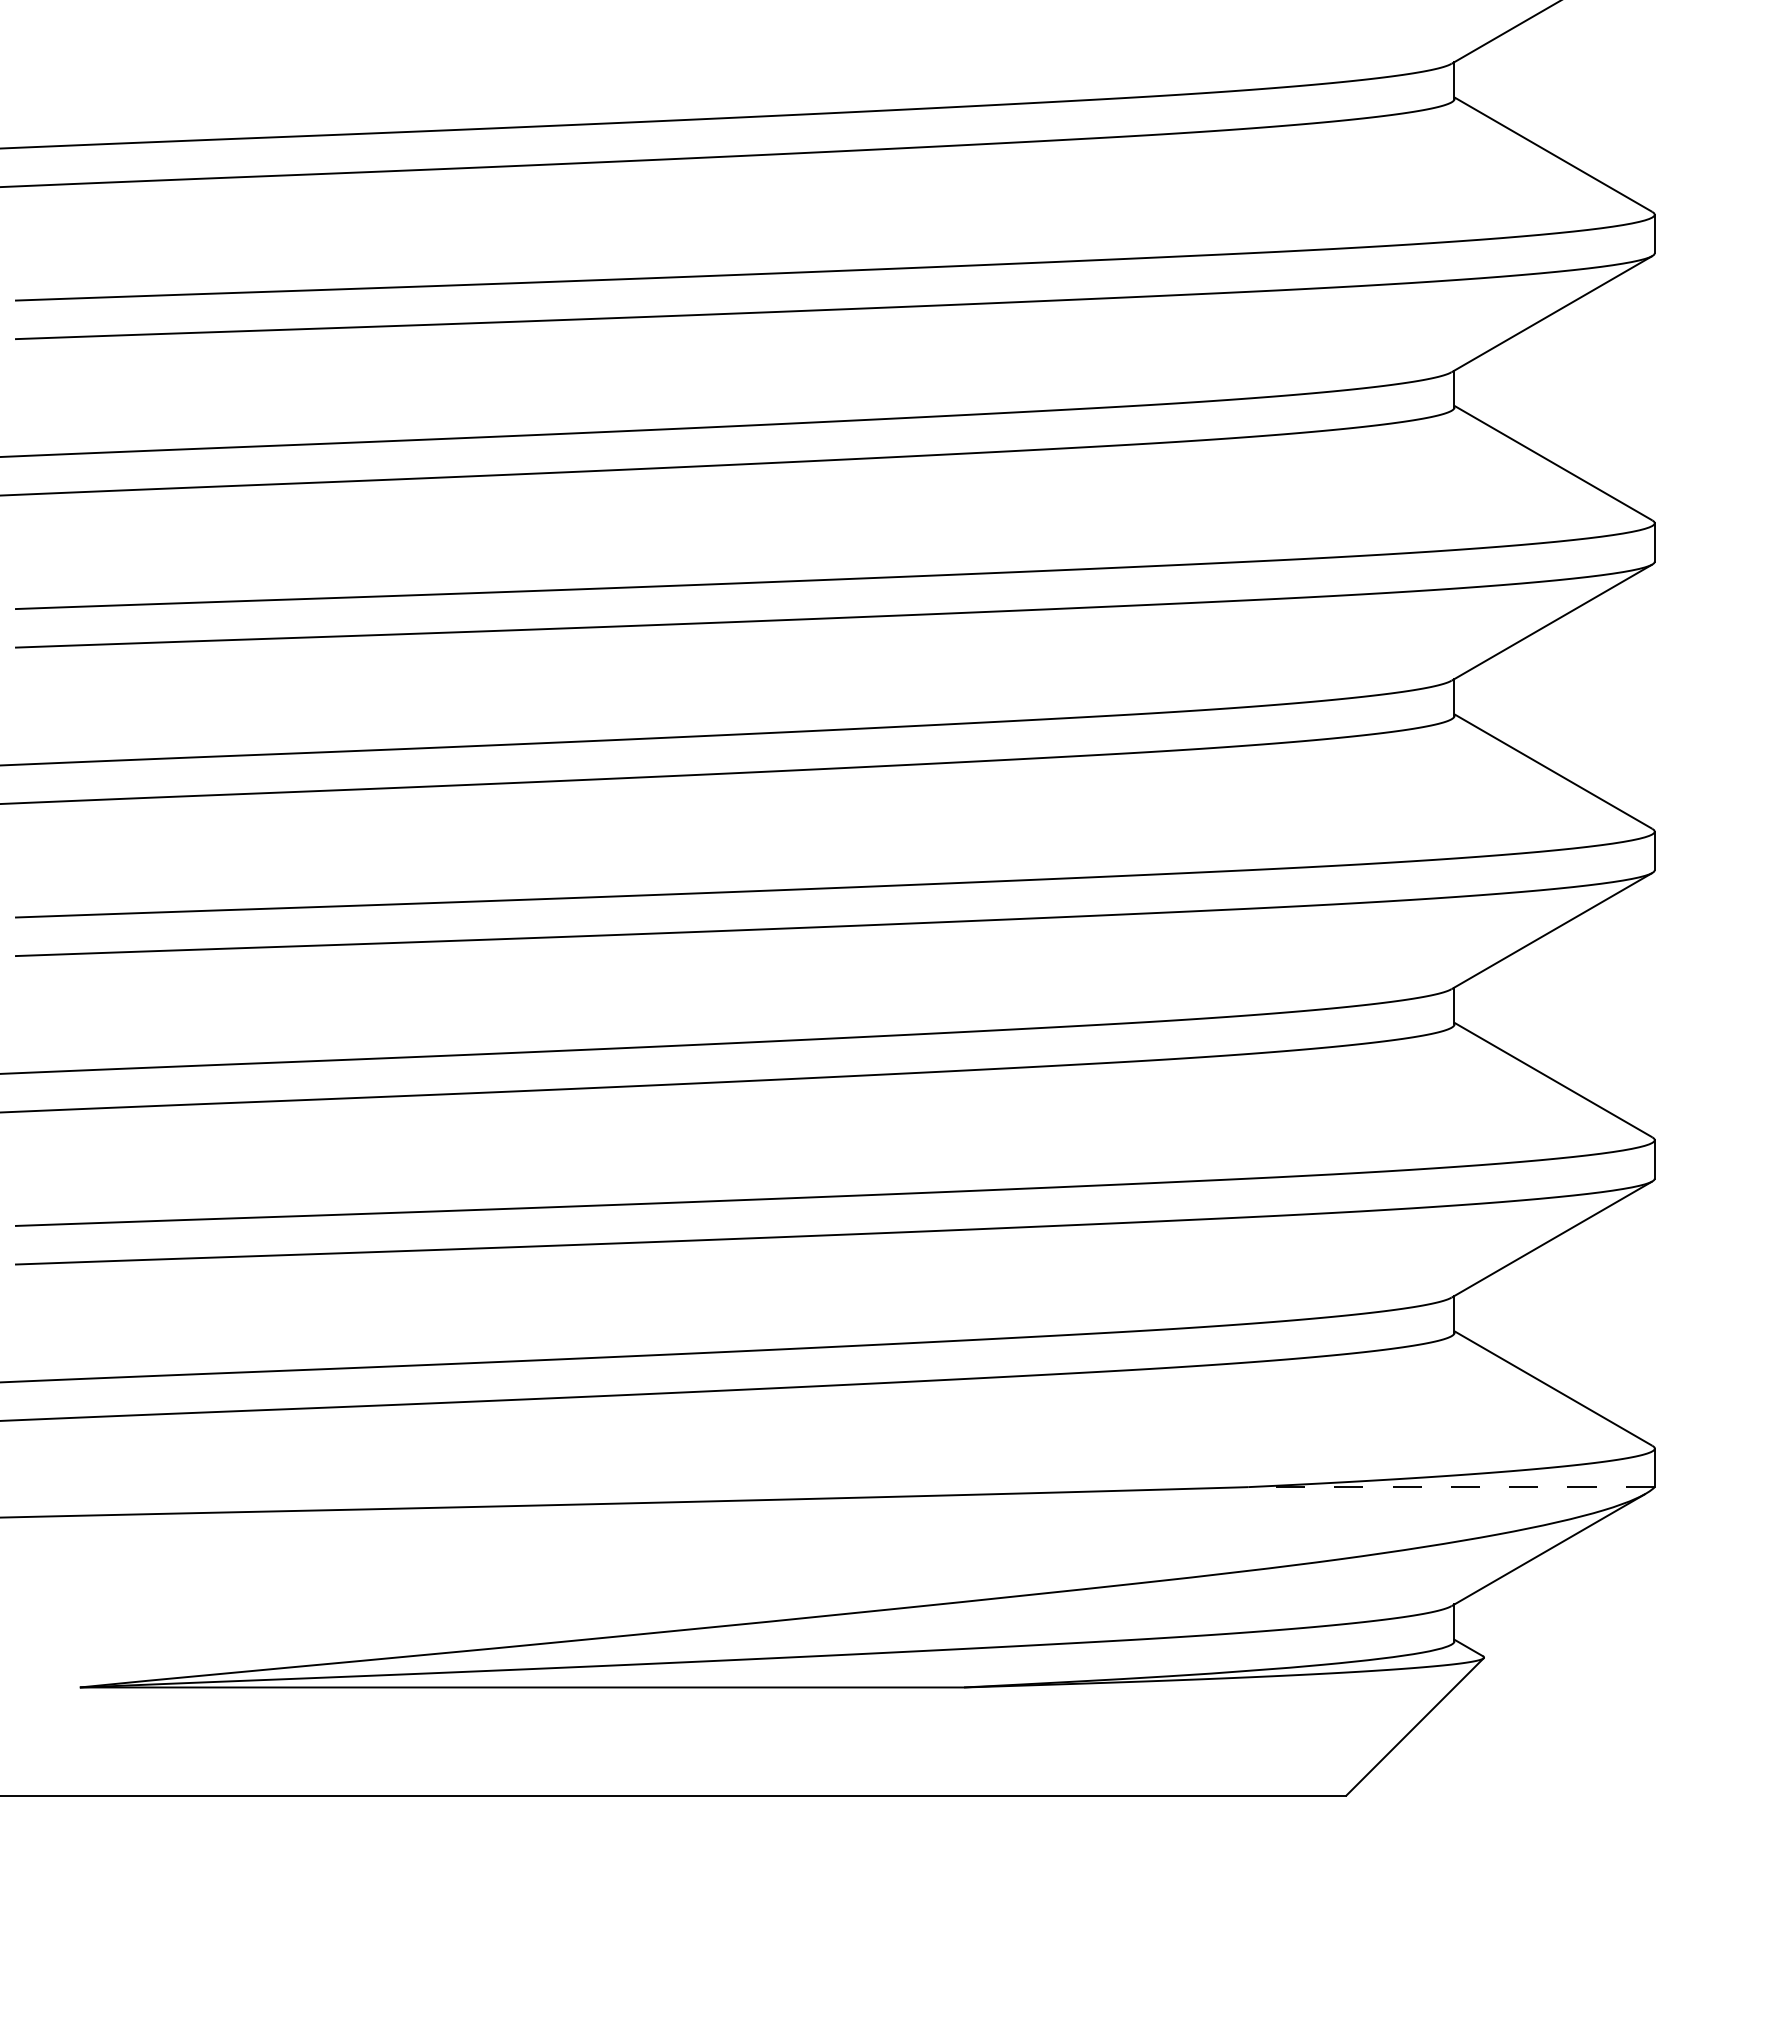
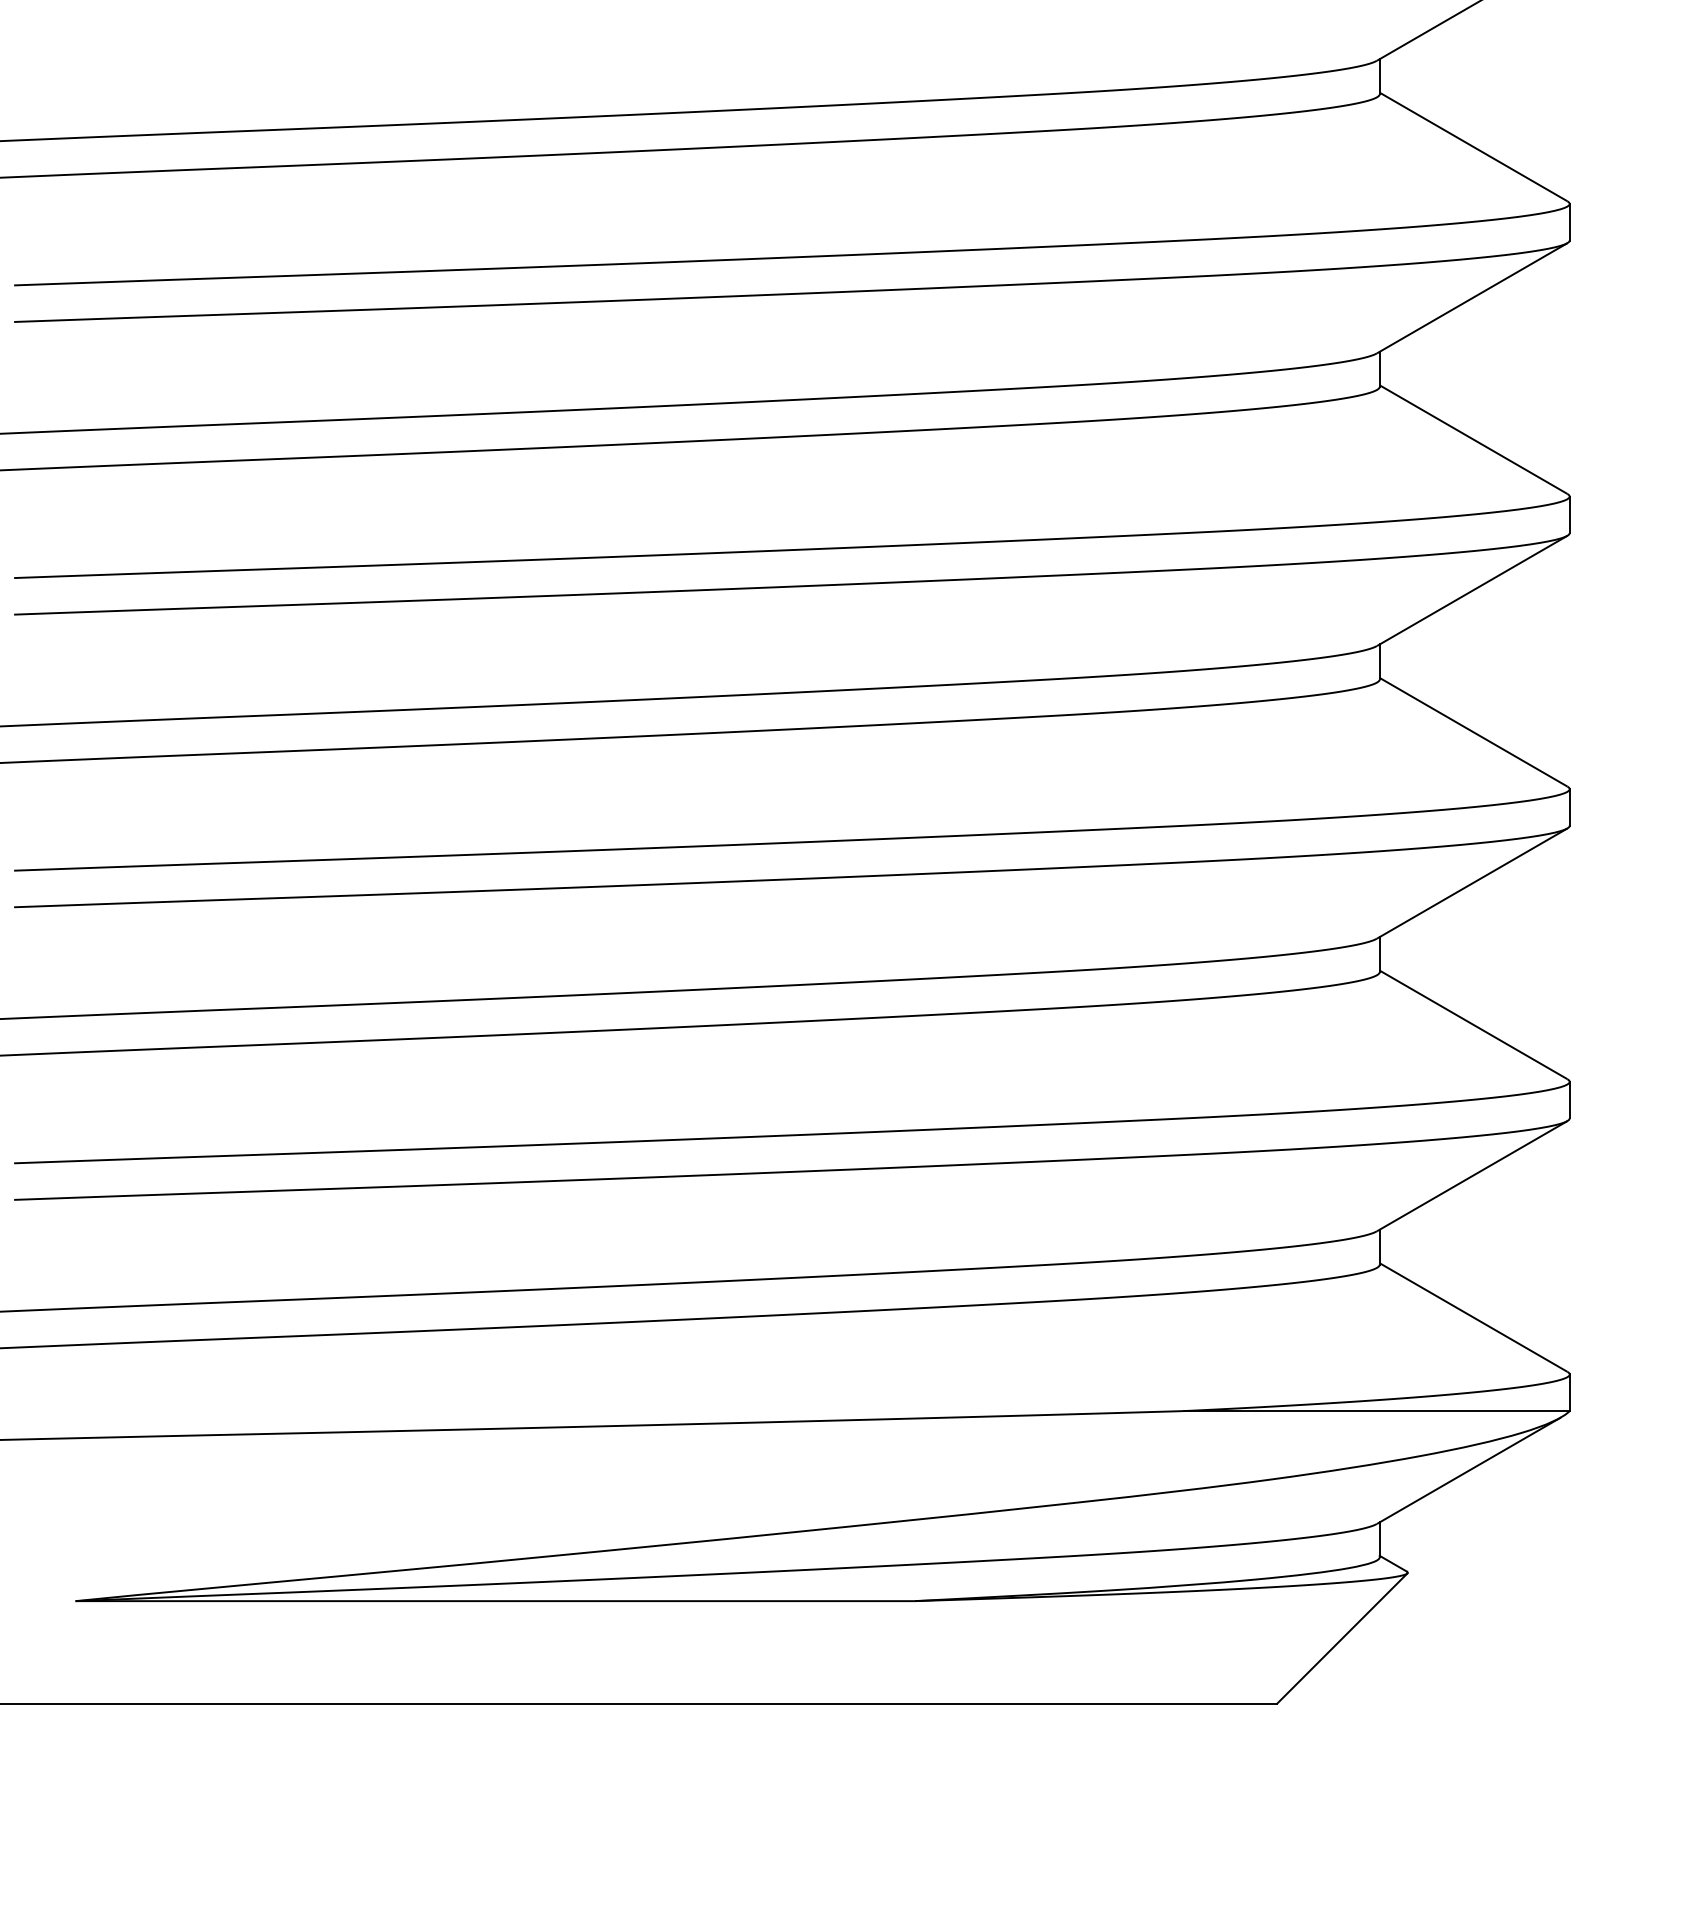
line: (1451, 1487) -> (1376, 1411), dashed -> solid

